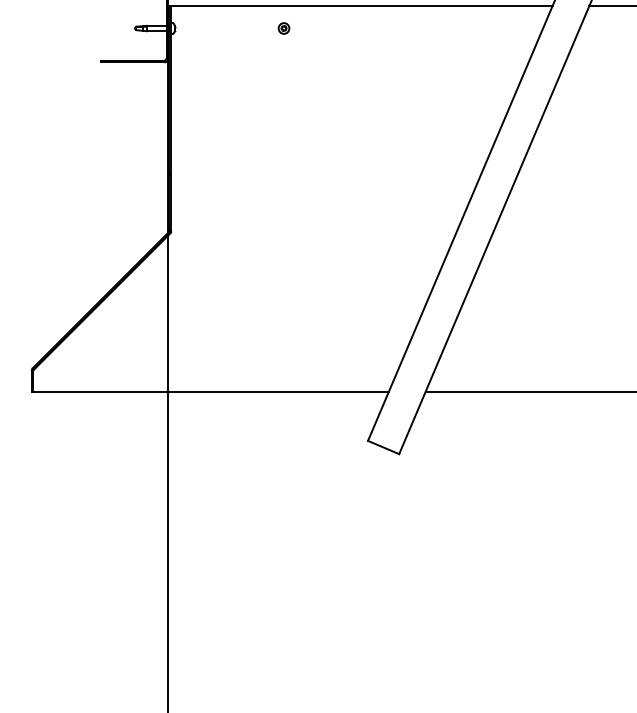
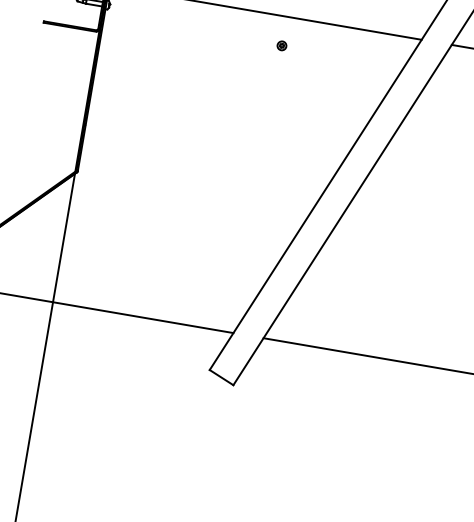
part: (283, 28) -> (281, 45), moved

